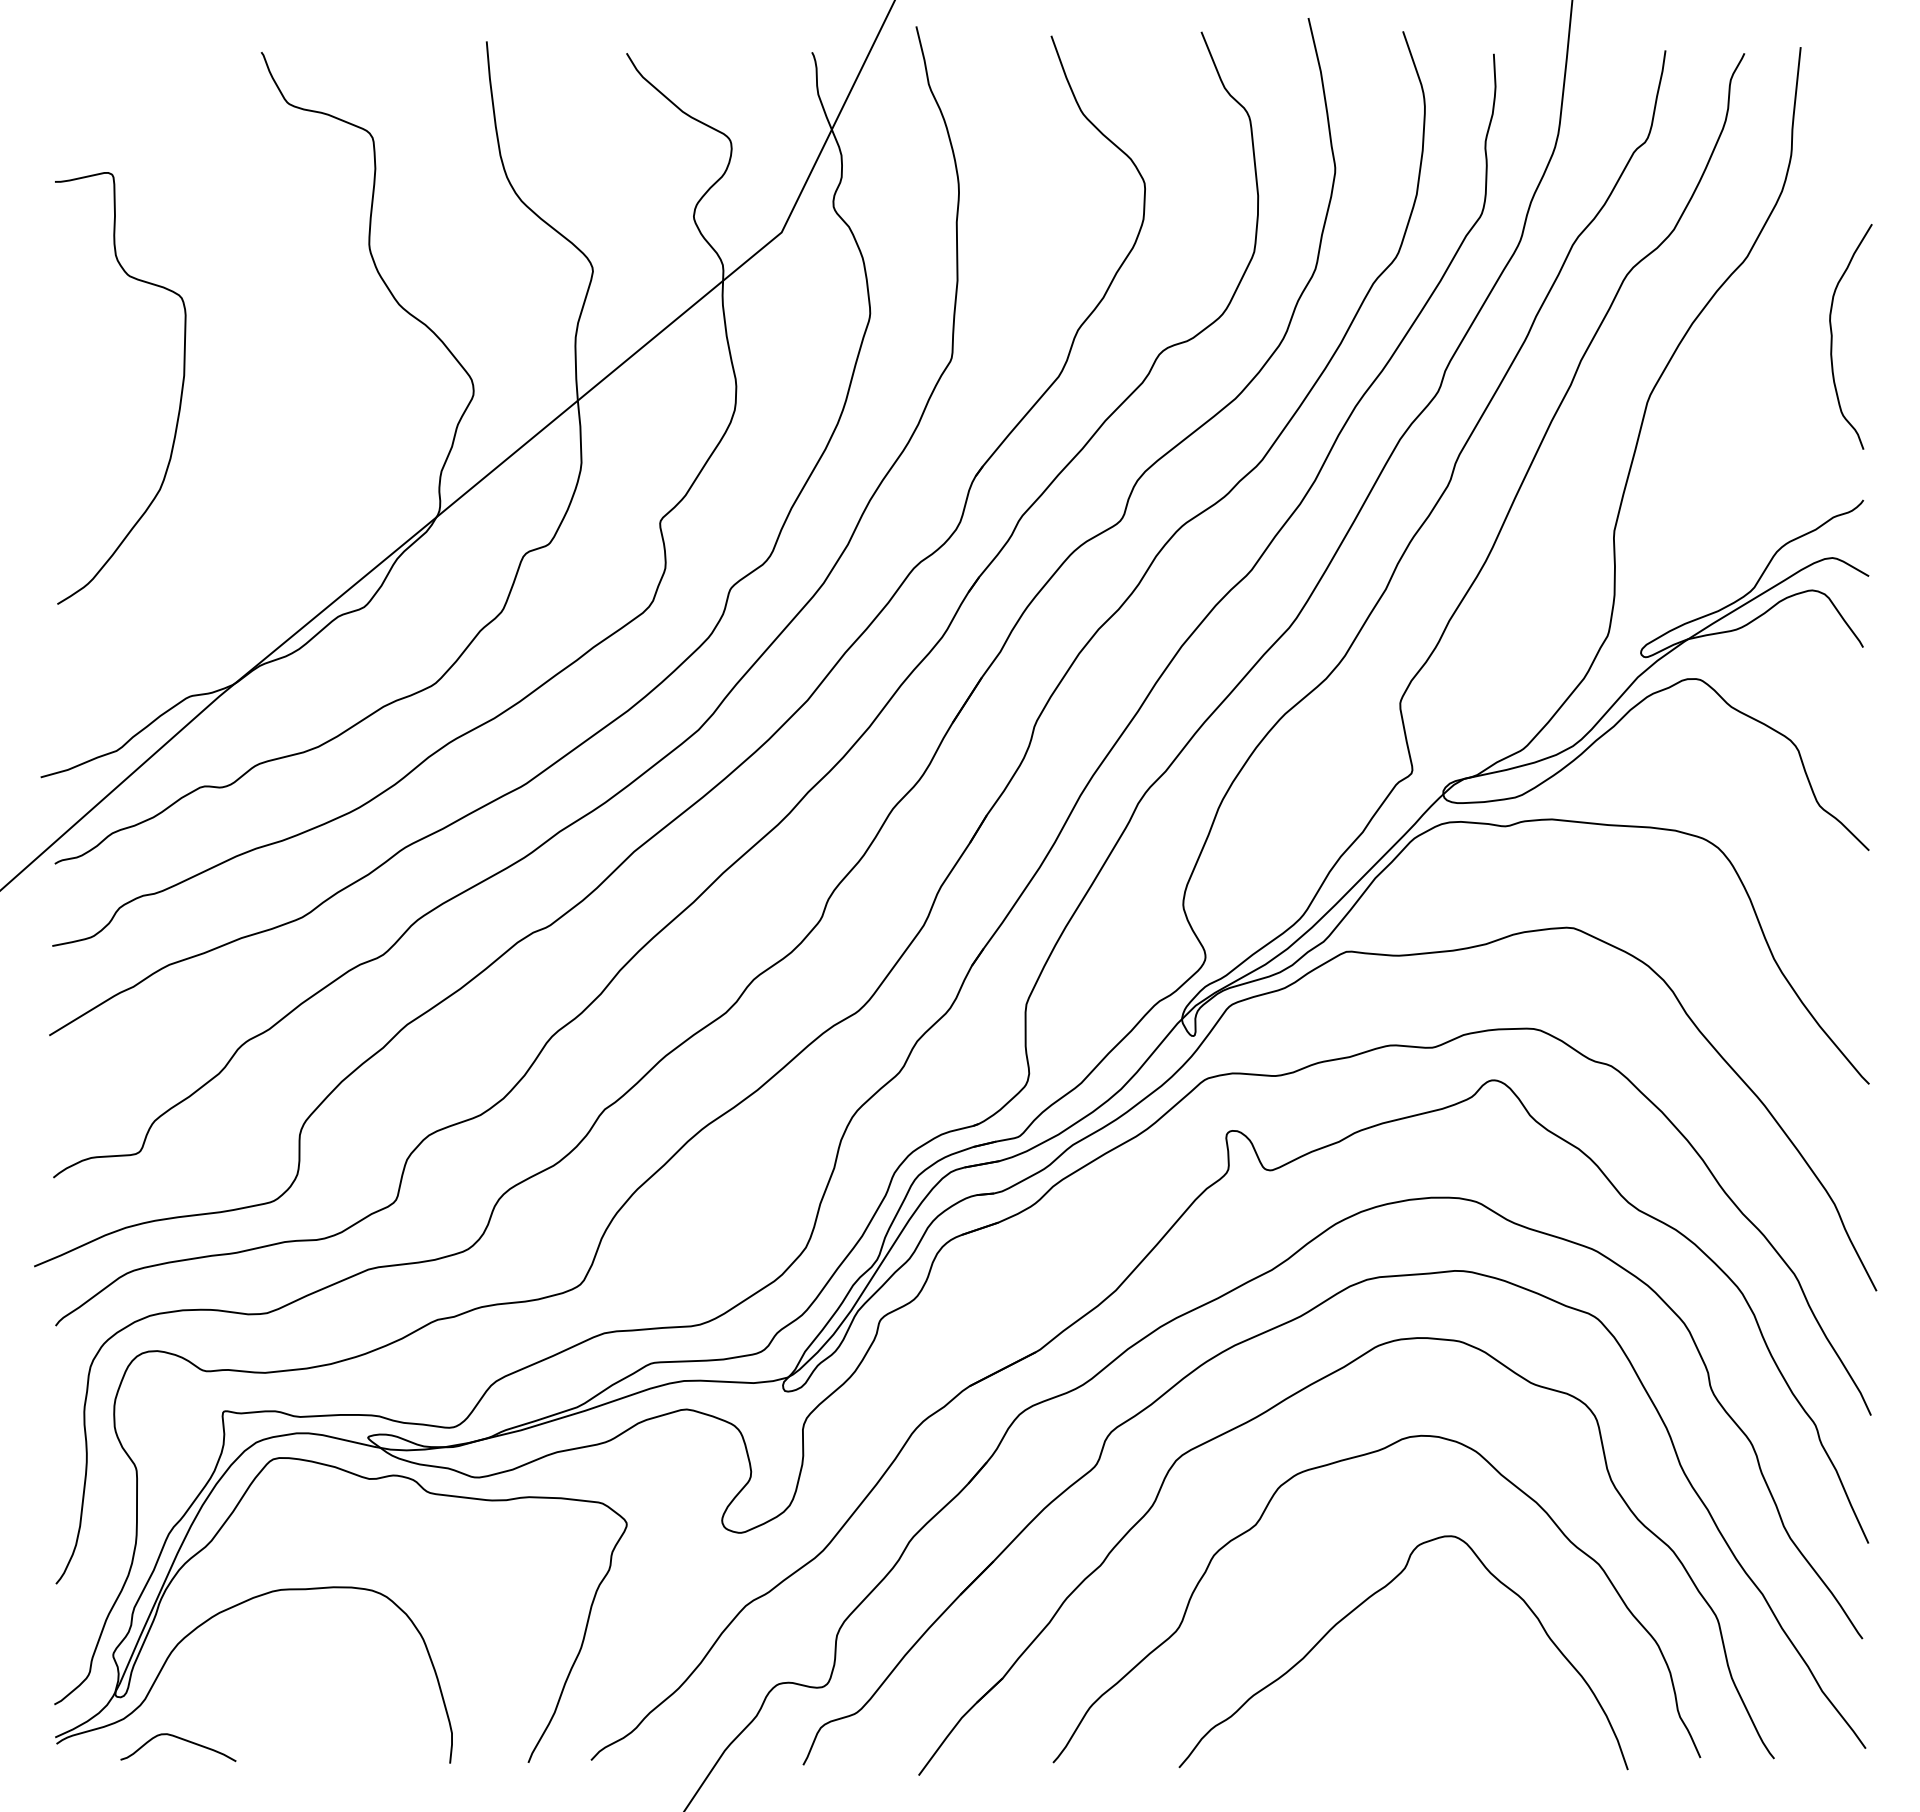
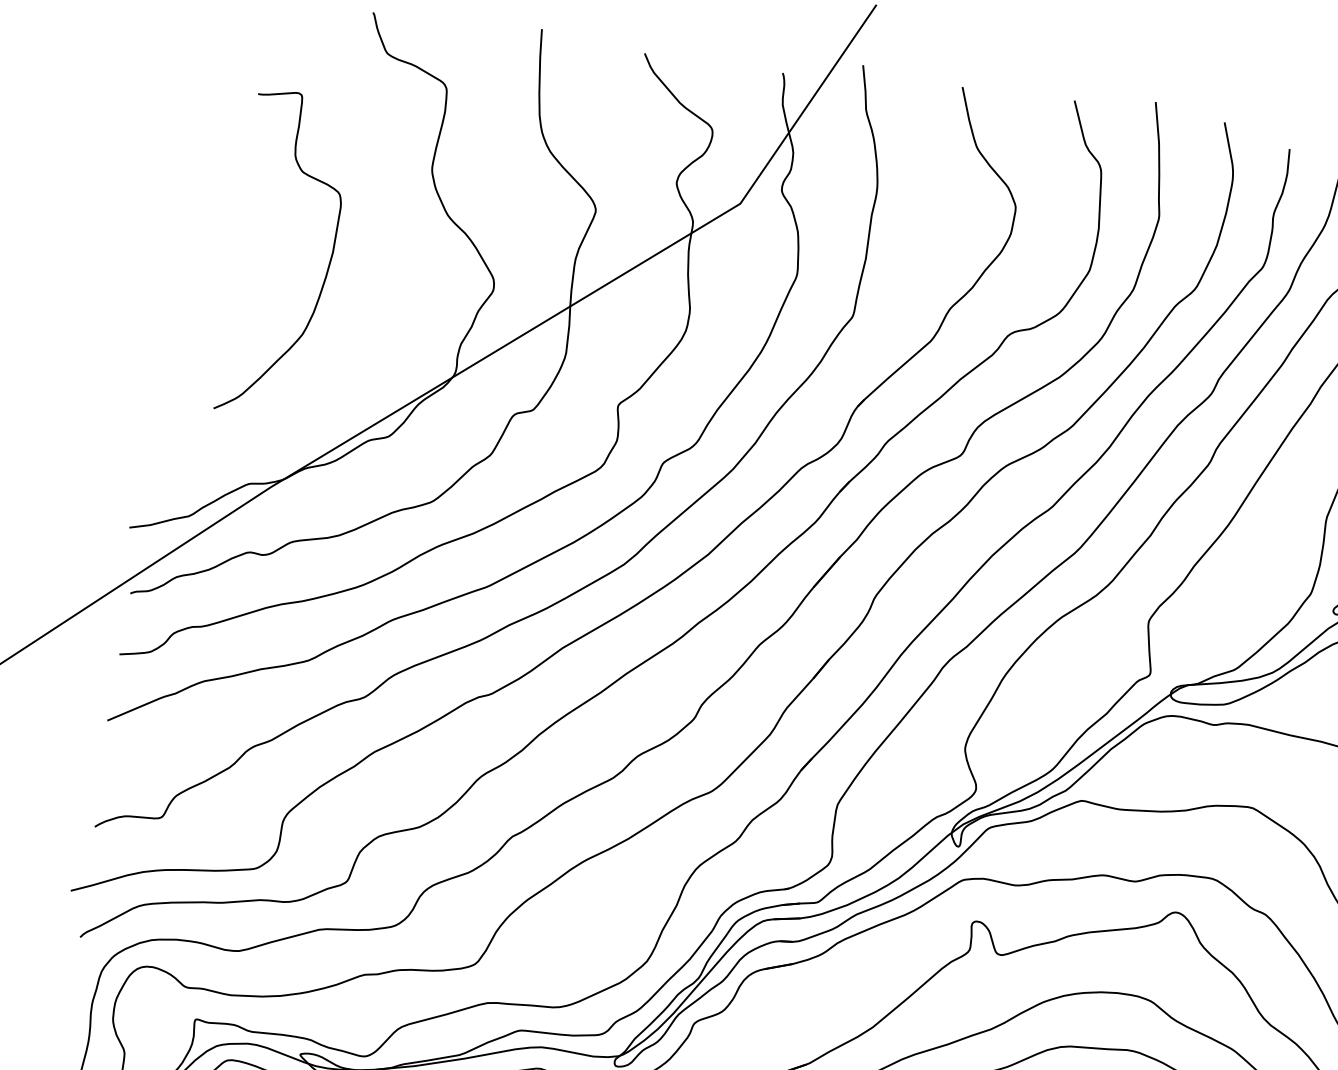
curve: (180, 394) -> (328, 266), moved

